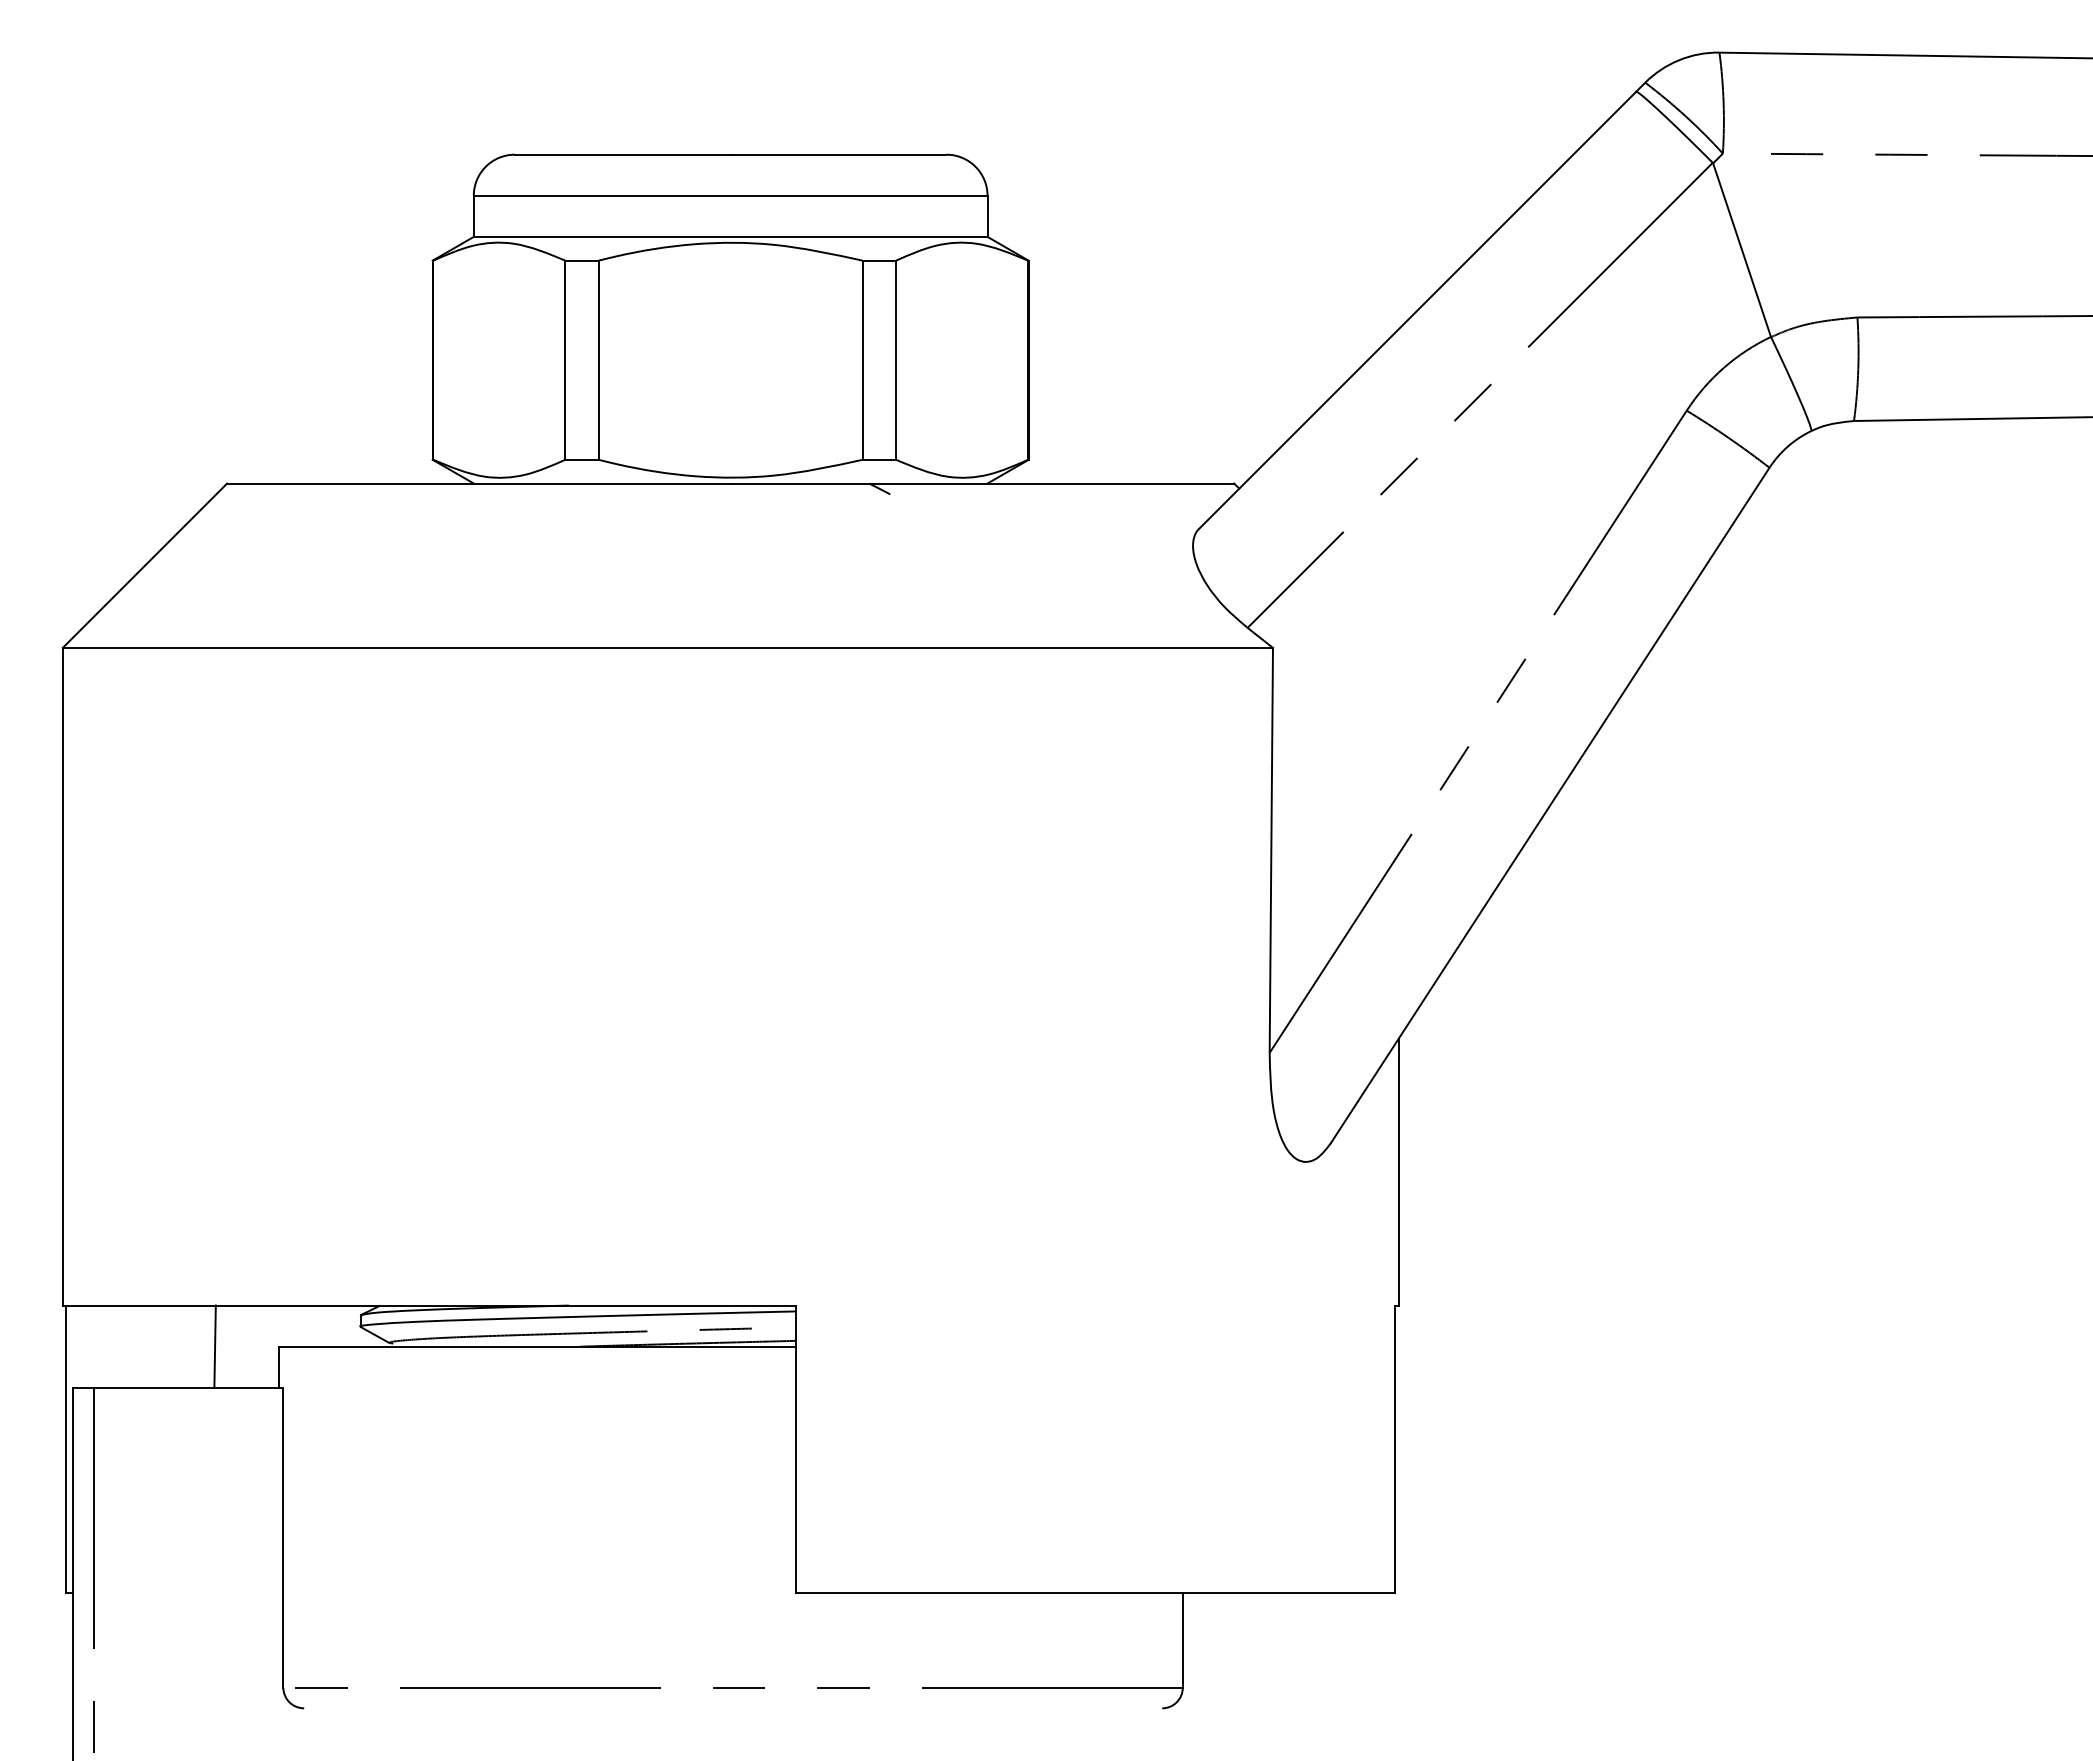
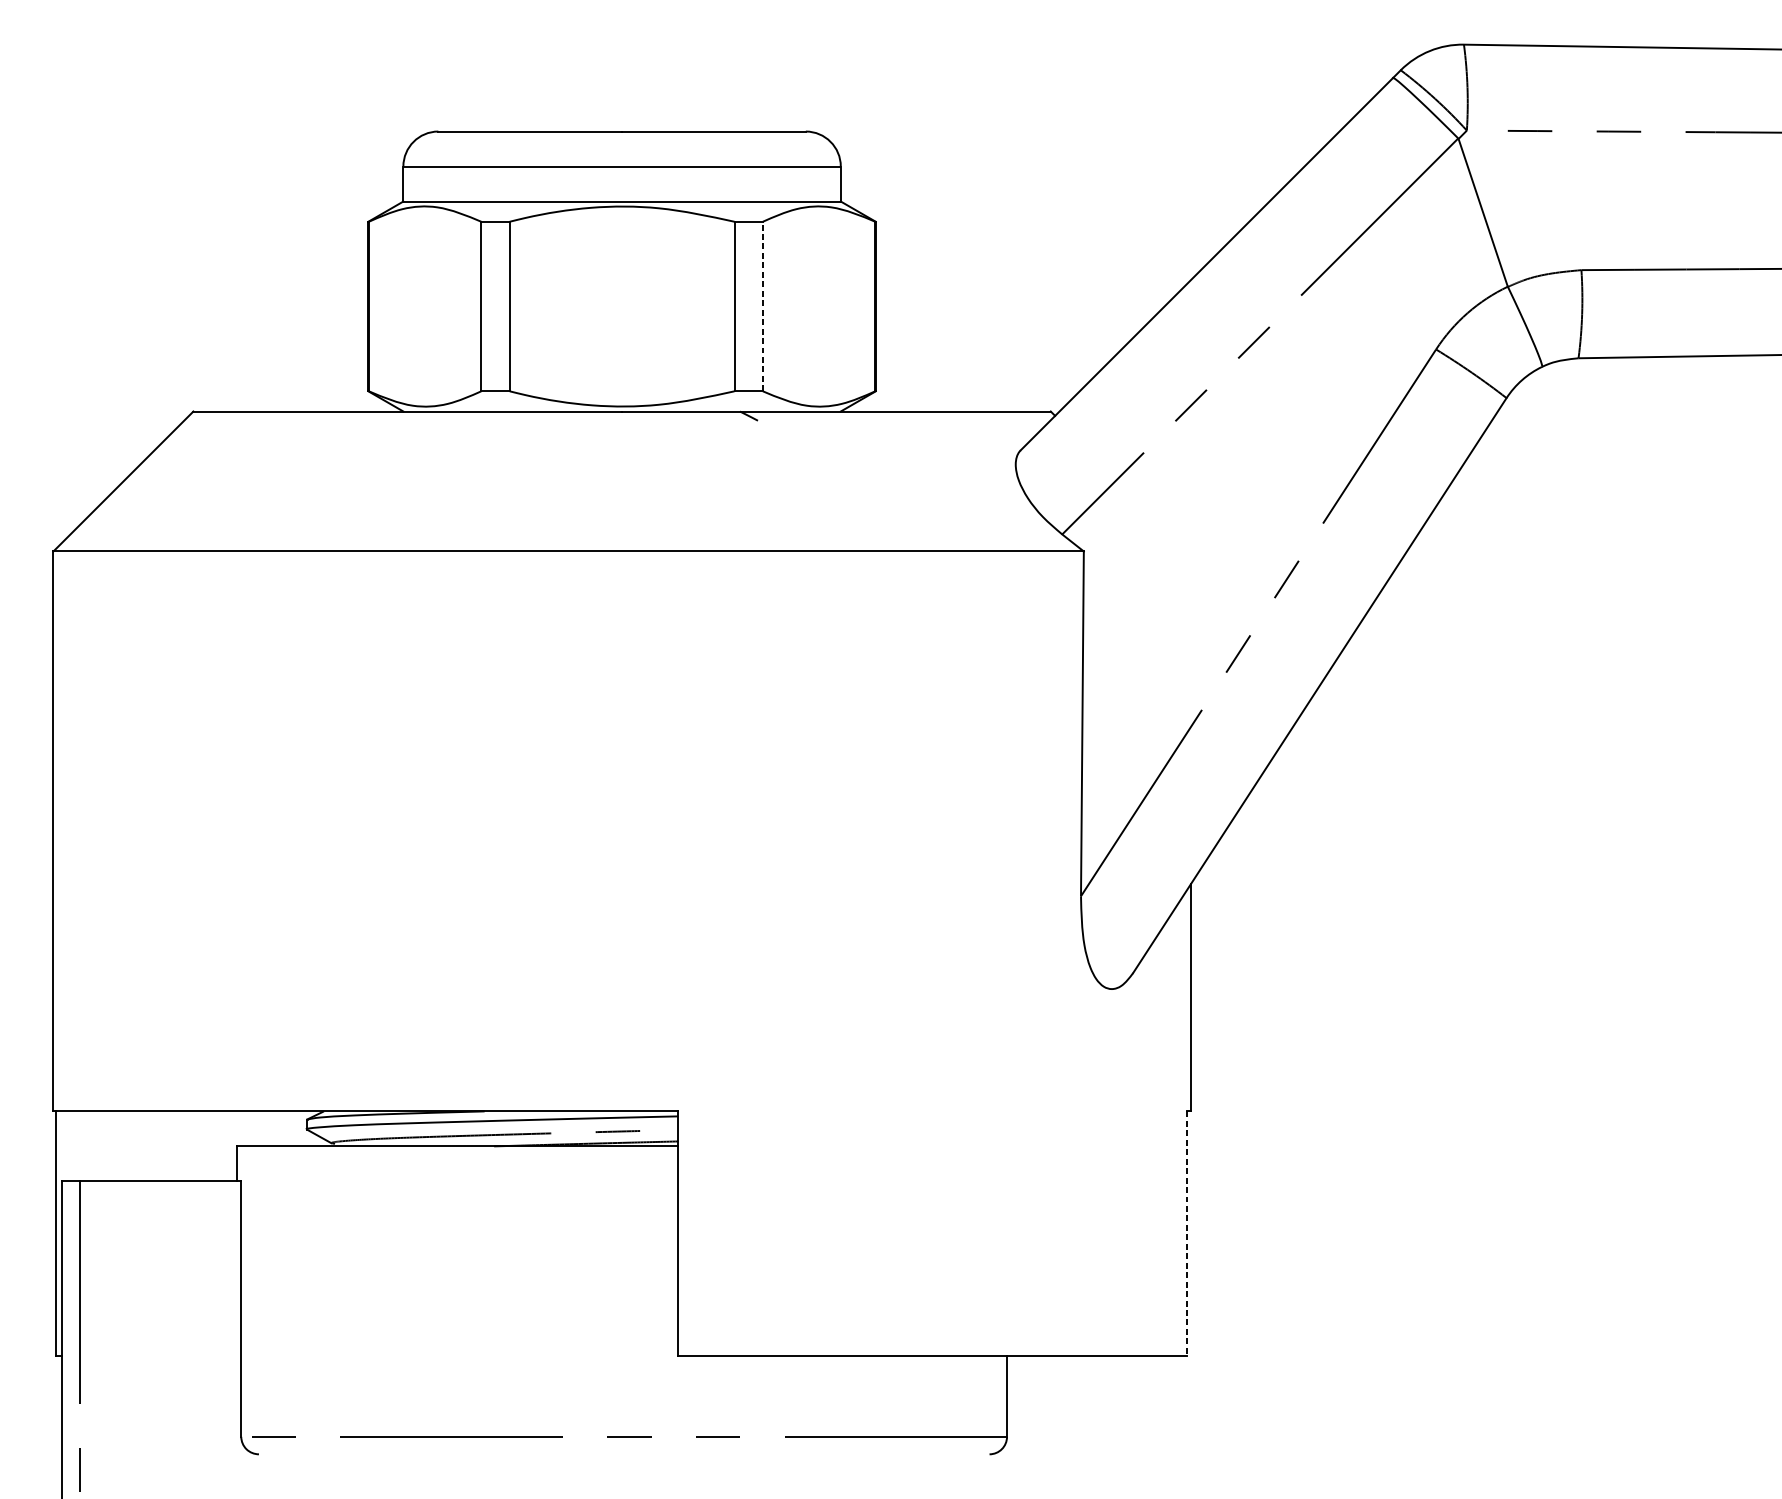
line: (896, 360) -> (763, 306), solid -> dashed
line: (214, 1346) -> (182, 1146), removed
line: (1394, 1449) -> (1187, 1233), solid -> dashed

